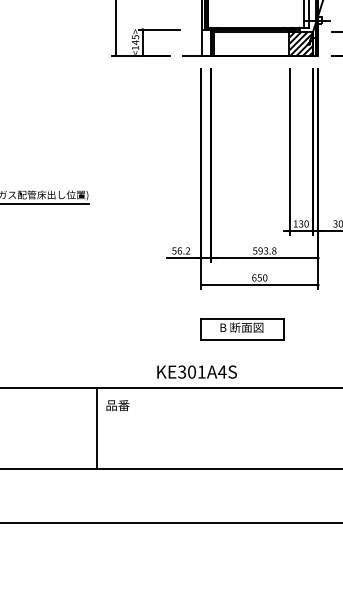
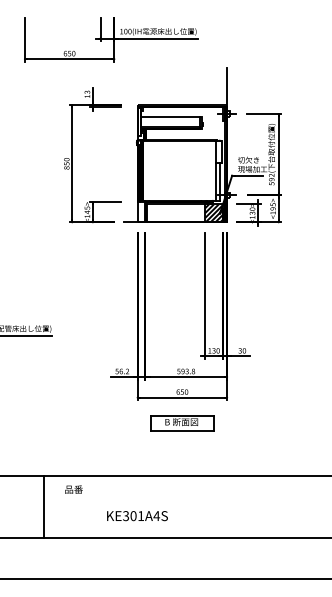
part: (242, 329) -> (182, 423), moved
text: (197, 372) -> (137, 516), moved
line: (96, 427) -> (43, 506), moved

